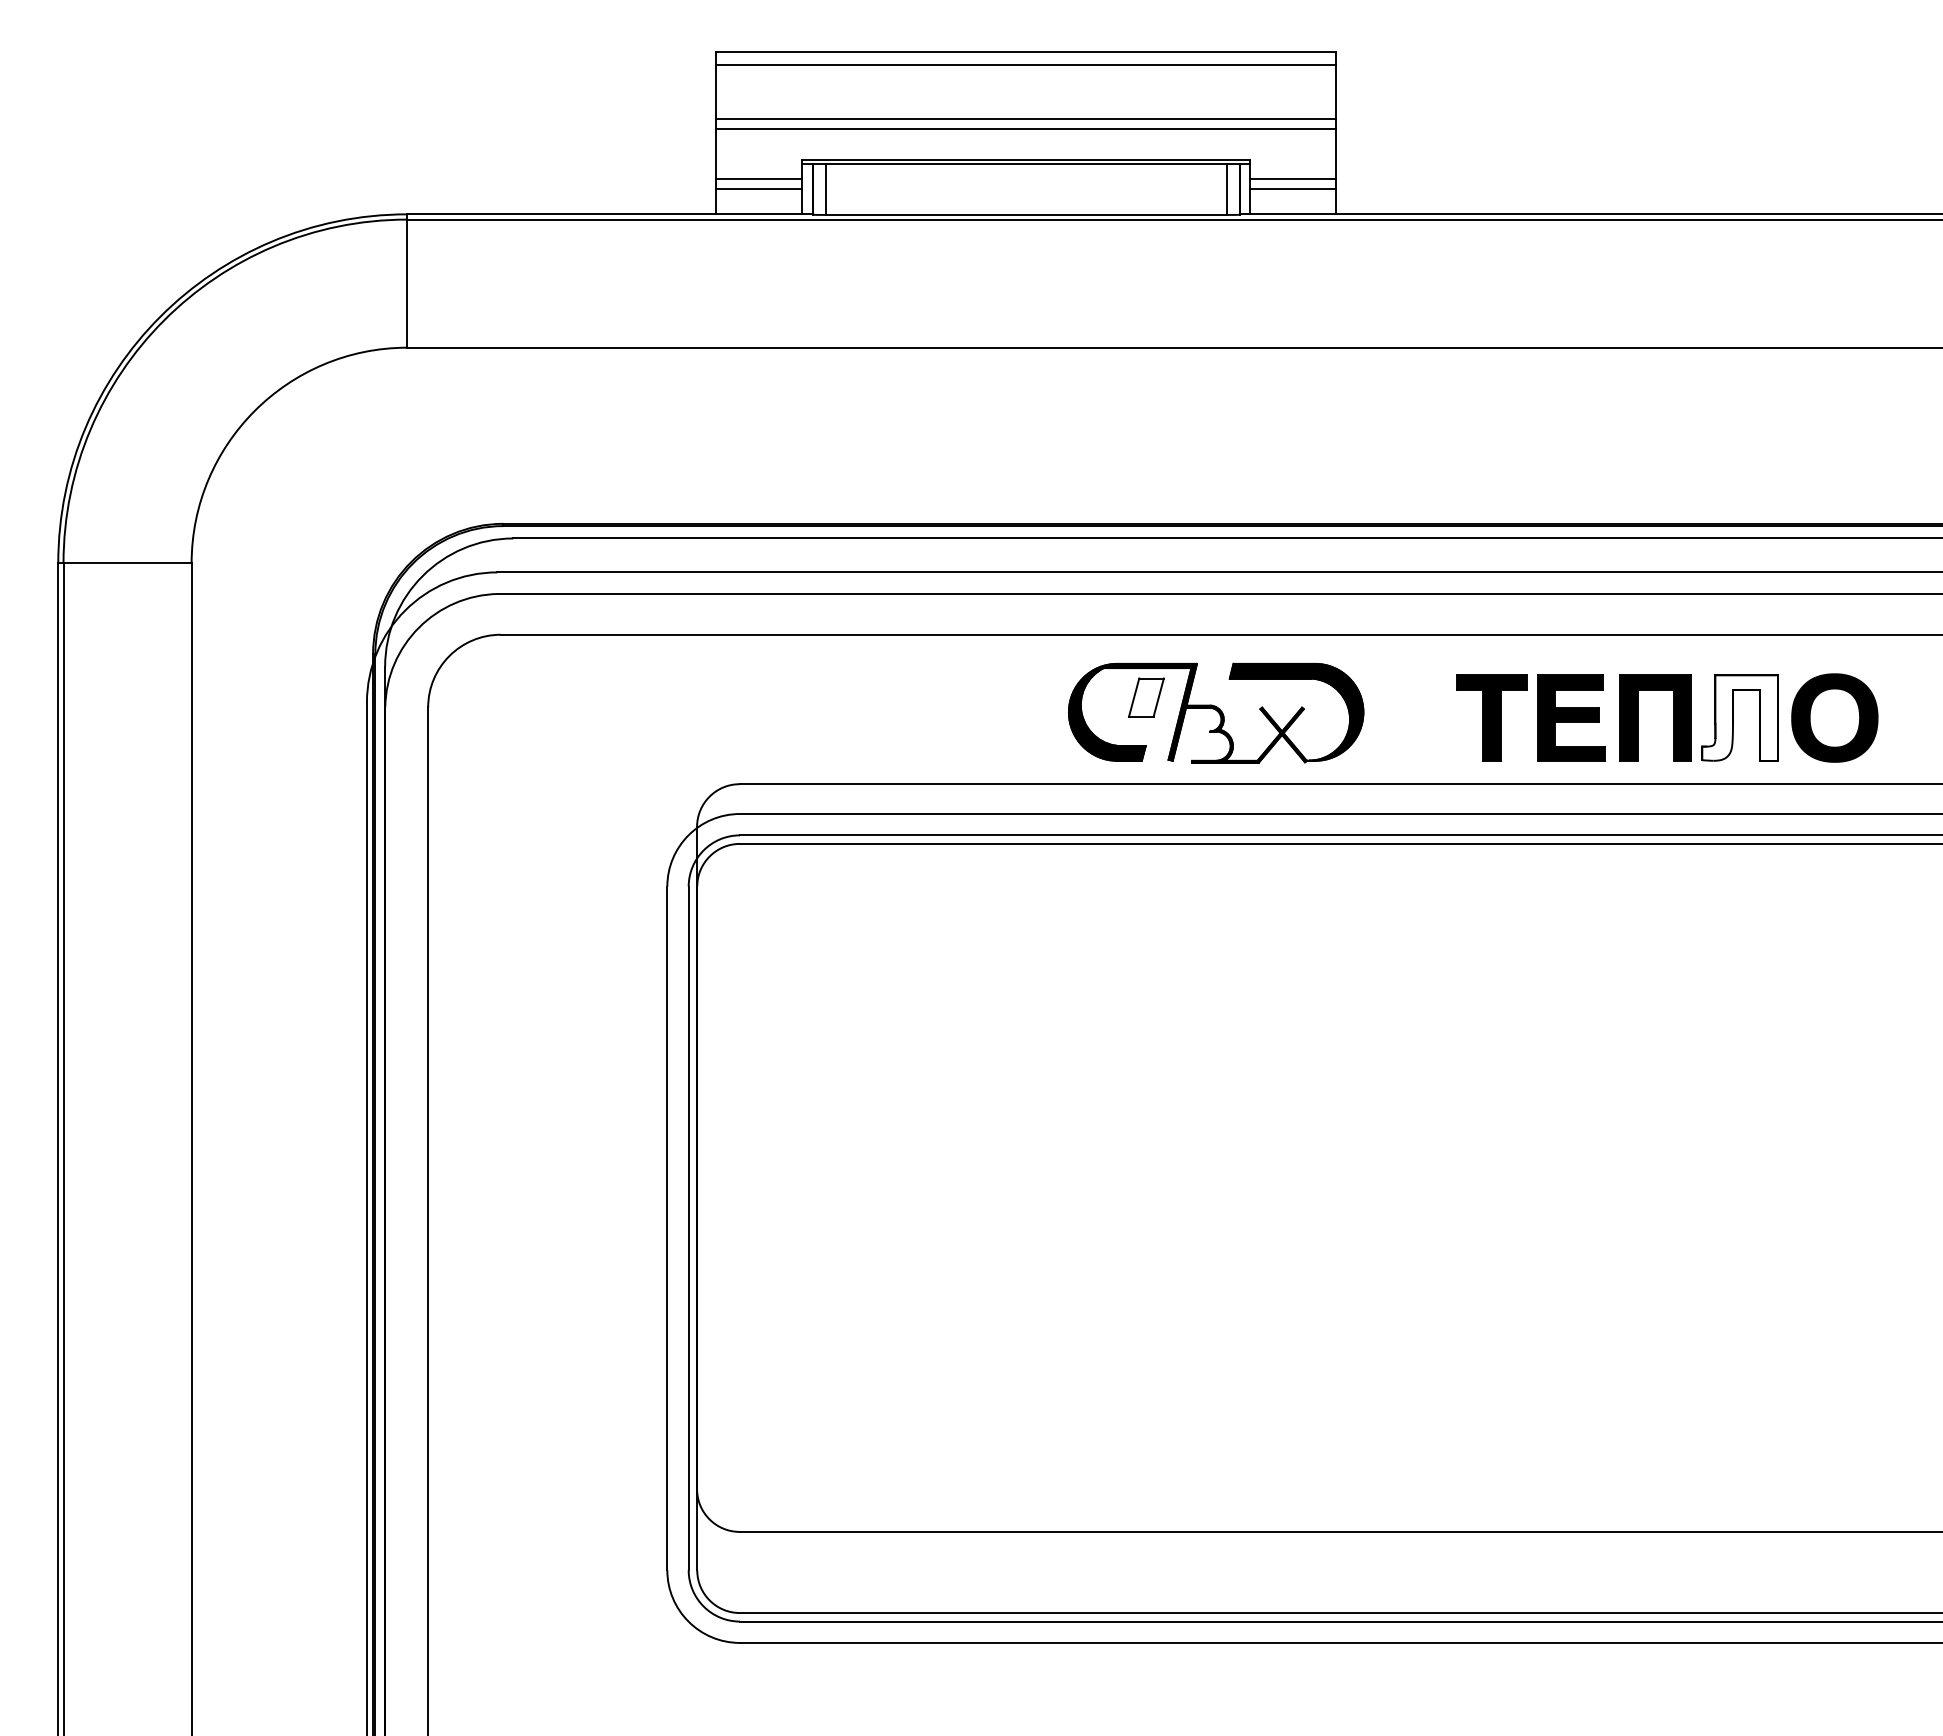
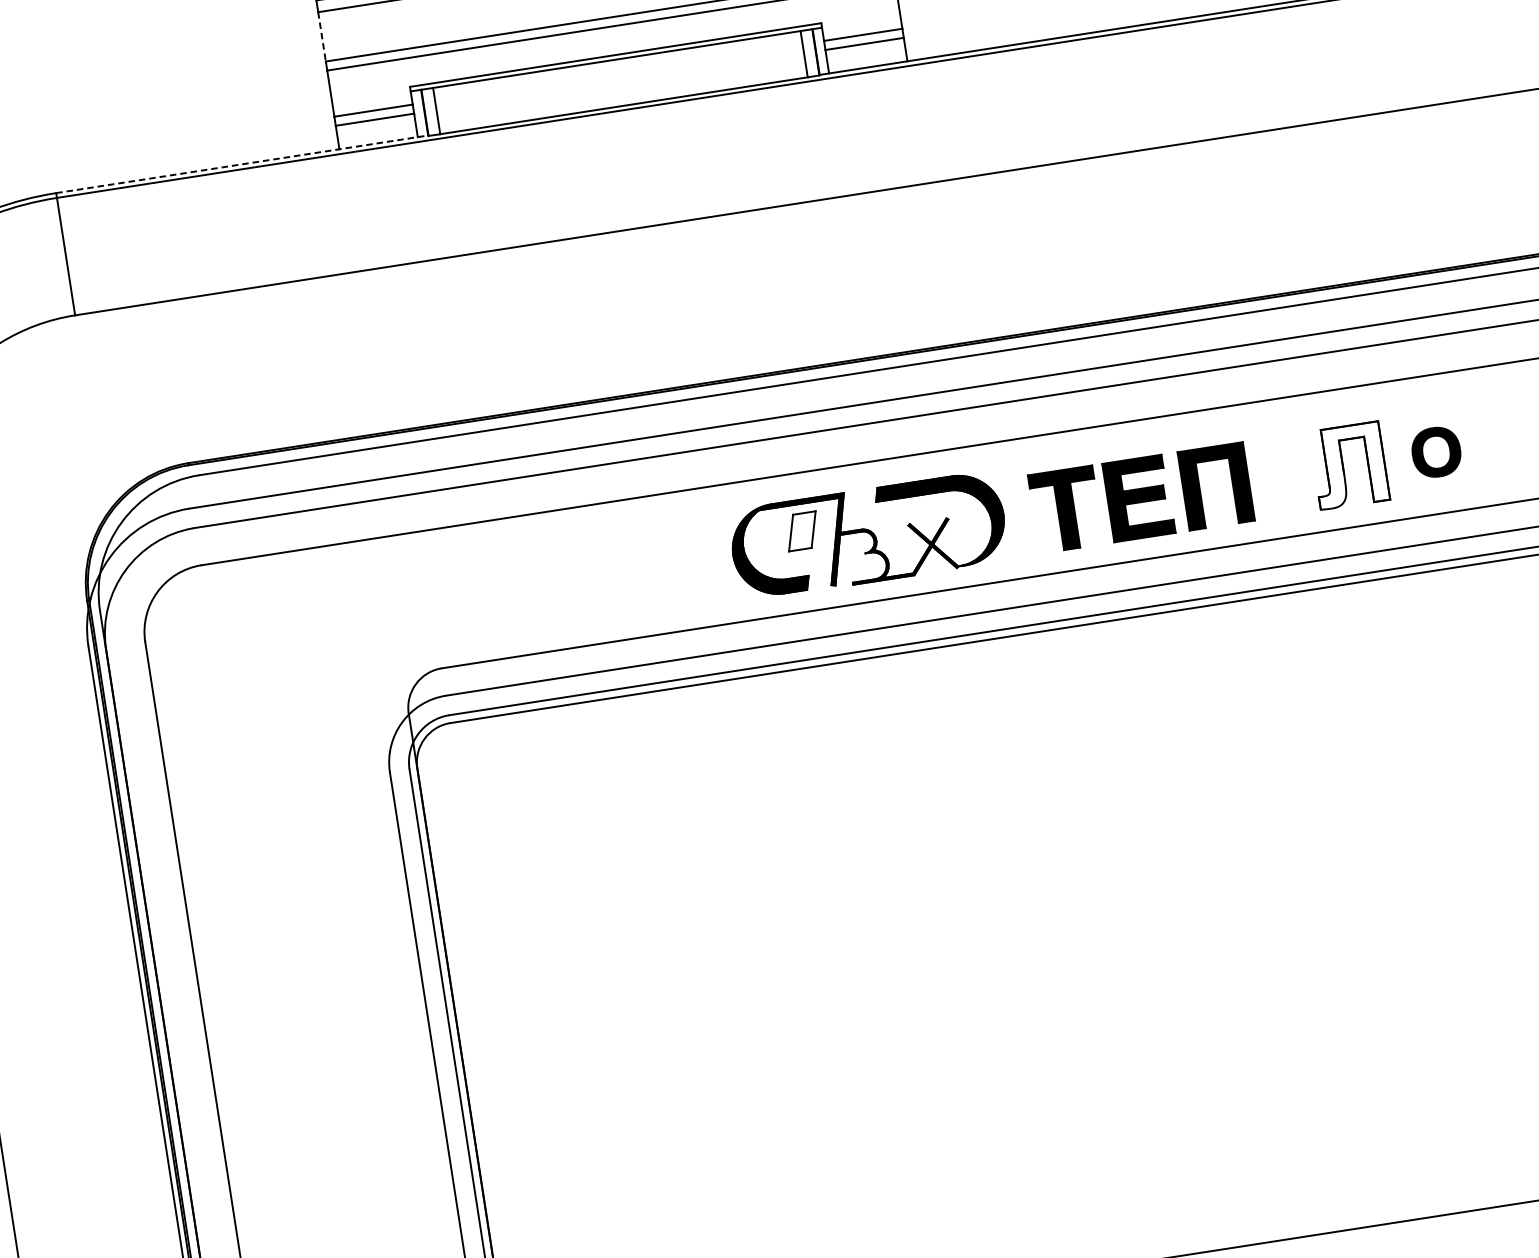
line: (716, 91) -> (322, 36), solid -> dashed
line: (610, 214) -> (242, 164), solid -> dashed
part: (1573, 717) -> (1140, 497), moved
part: (1834, 717) -> (1435, 451), size x0.6

